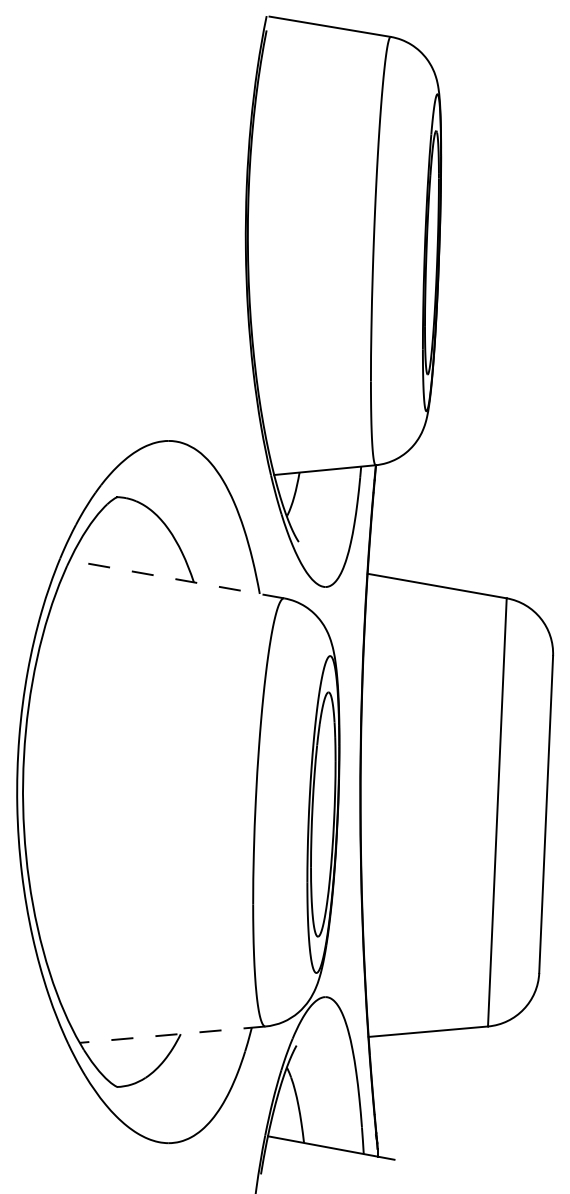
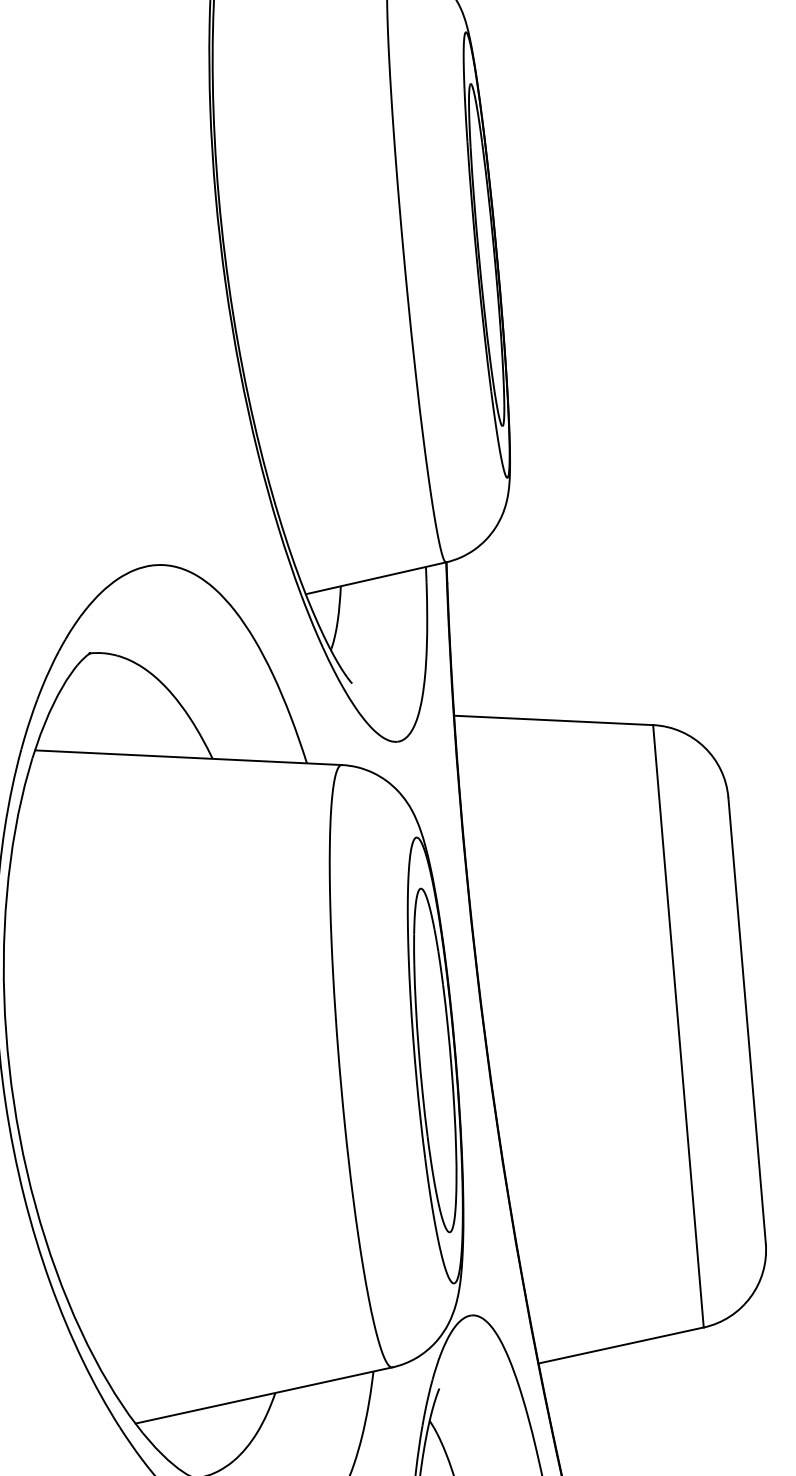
line: (177, 579) -> (189, 757), dashed -> solid
line: (172, 1034) -> (263, 1395), dashed -> solid

